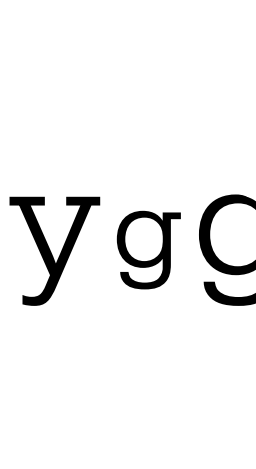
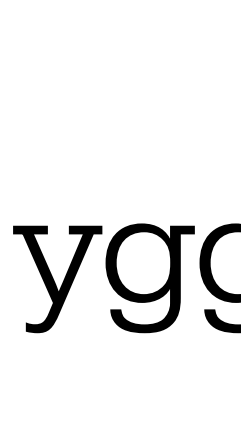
part: (148, 249) -> (149, 277), size x1.43

